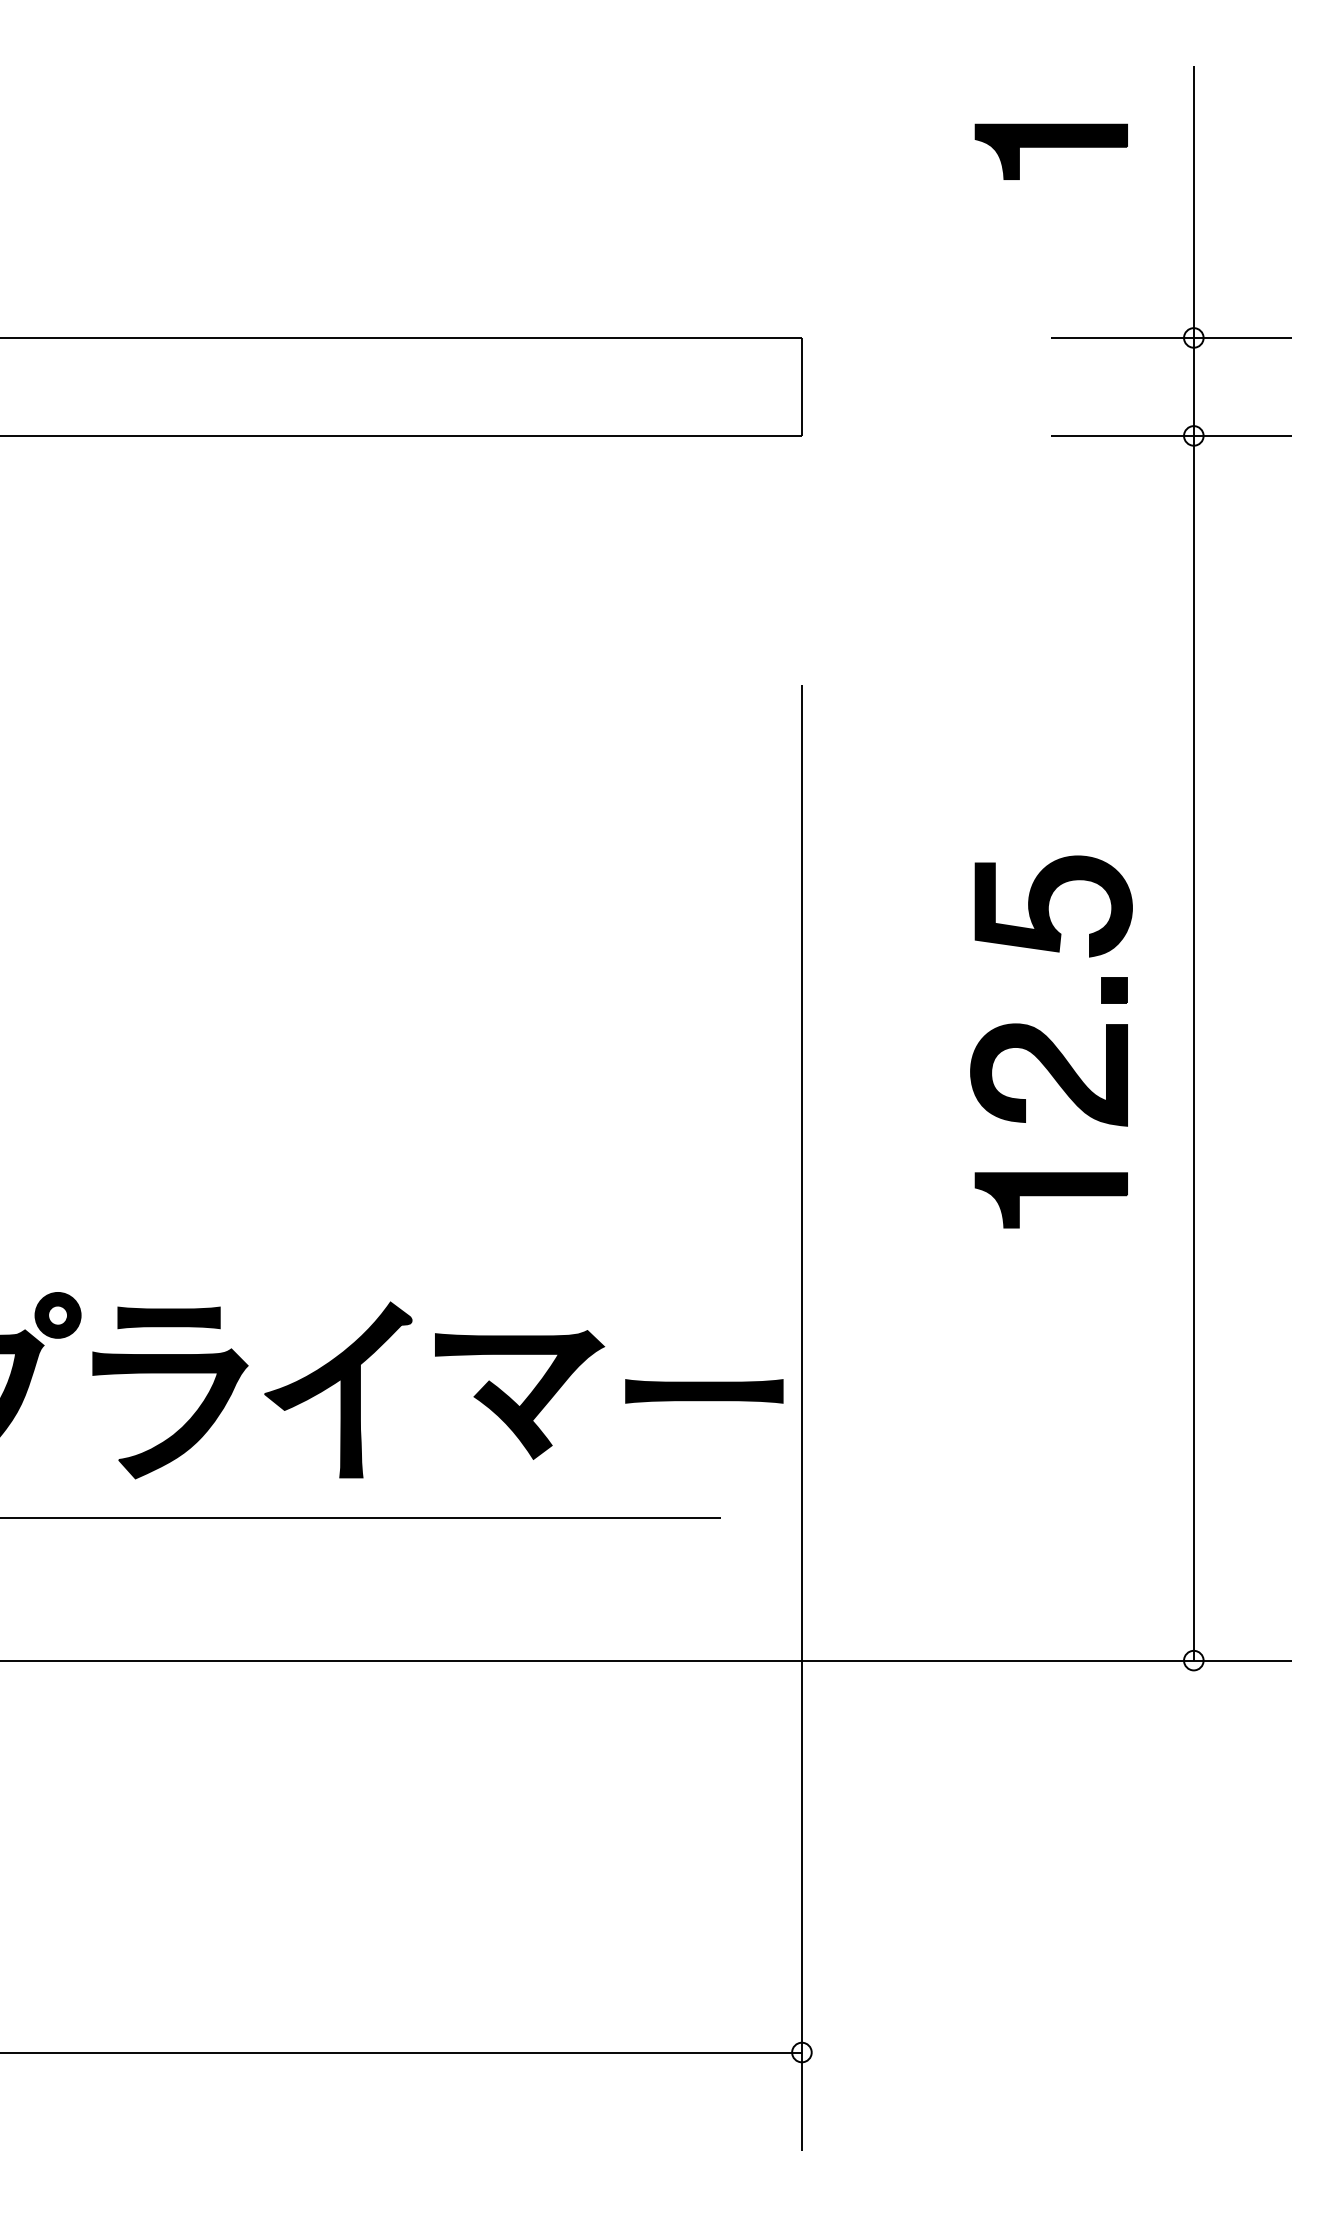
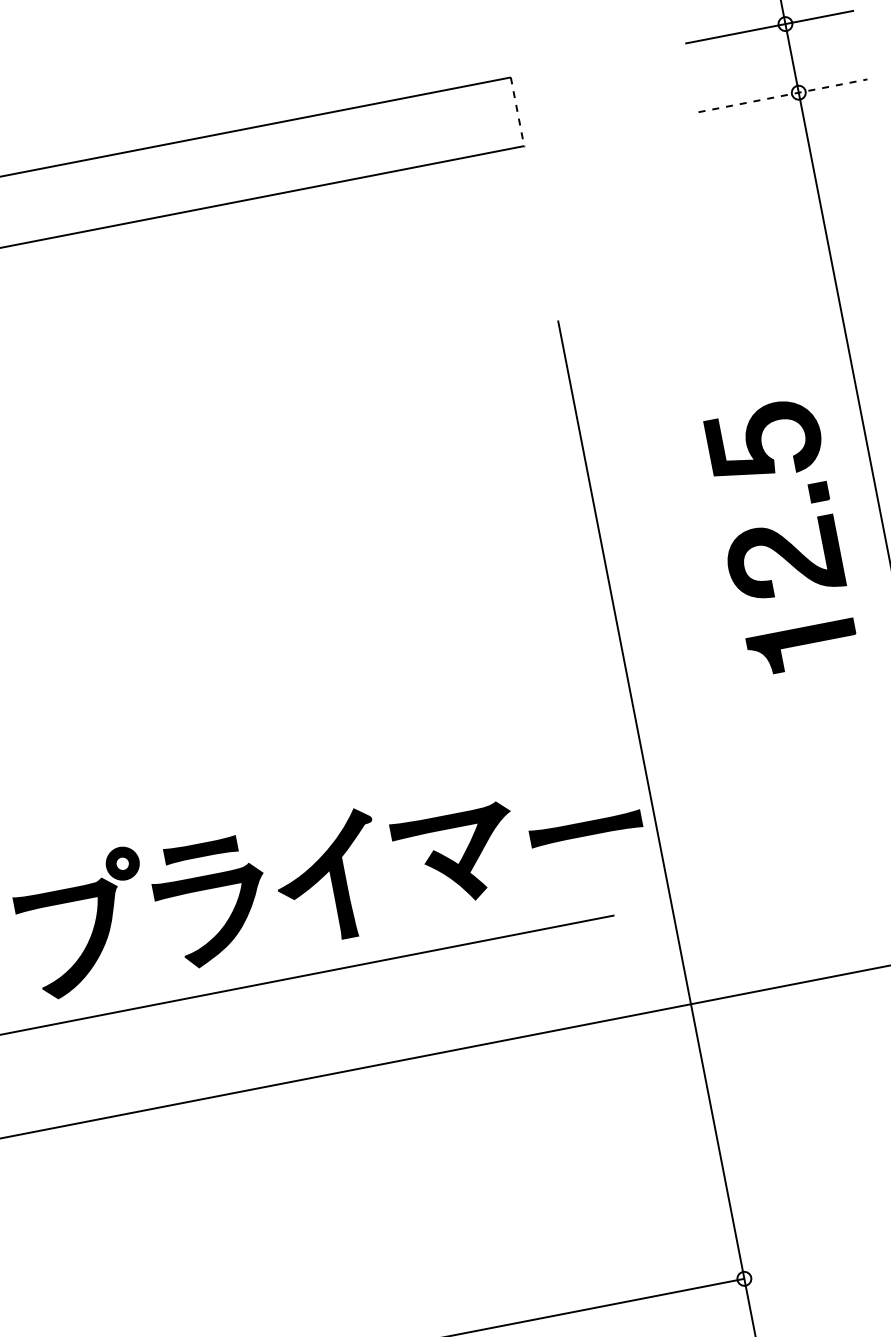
line: (801, 386) -> (517, 111), solid -> dashed
line: (1171, 435) -> (783, 95), solid -> dashed

